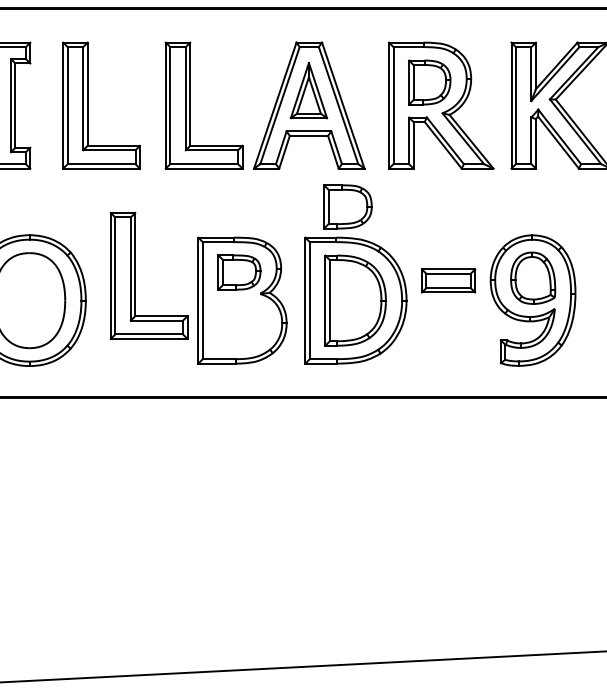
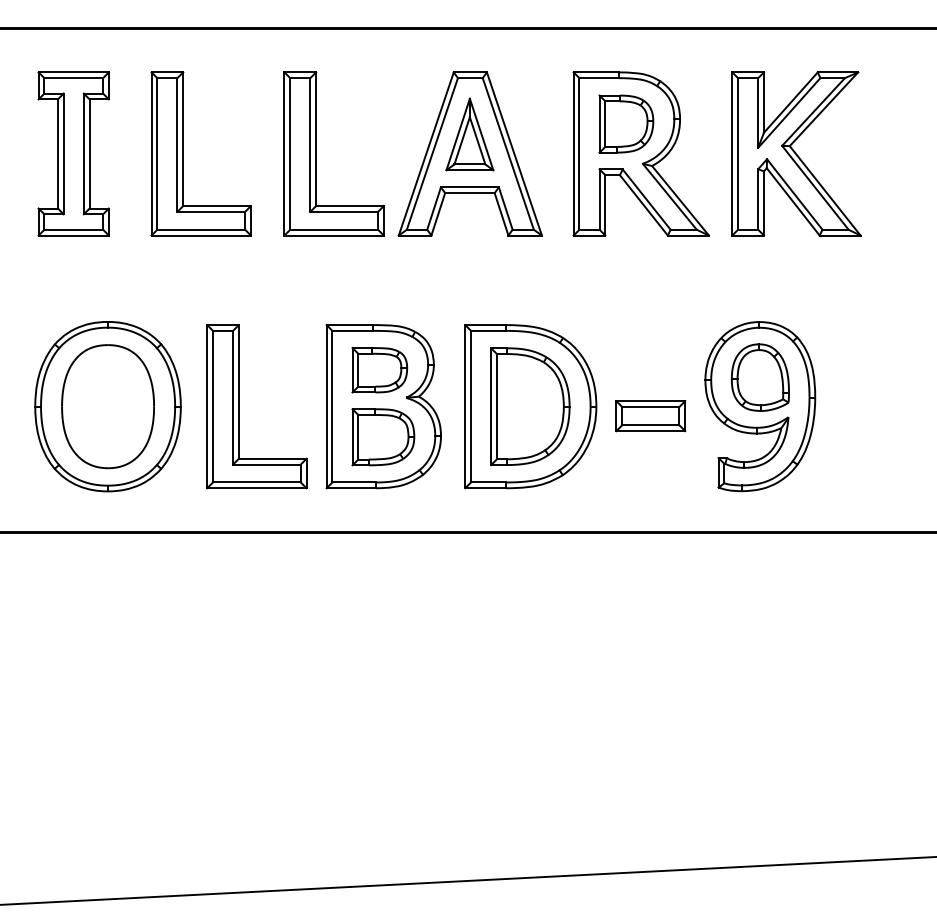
part: (348, 207) -> (383, 437), moved
part: (135, 275) -> (239, 406), moved
part: (448, 281) -> (650, 416), moved

